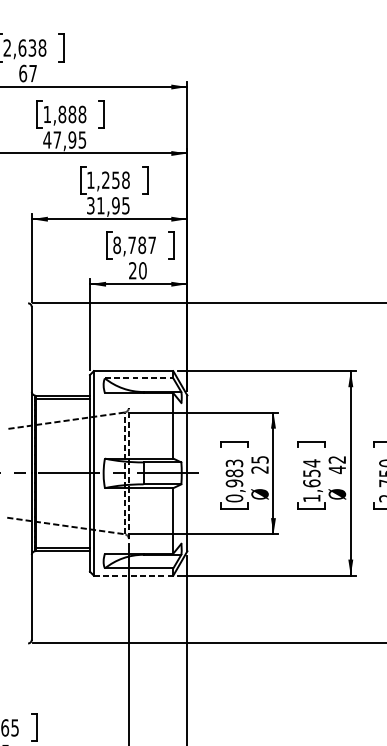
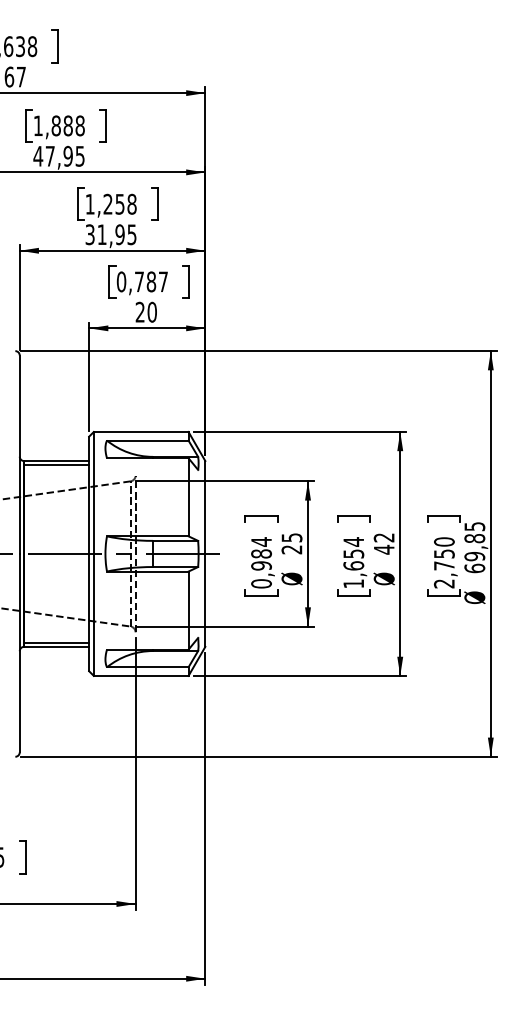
text: (117, 244) -> (121, 281), 8,787 -> 0,787
line: (138, 378) -> (147, 440), dashed -> solid
text: (234, 462) -> (261, 541), 0,983 -> 0,984
line: (133, 575) -> (141, 675), dashed -> solid

